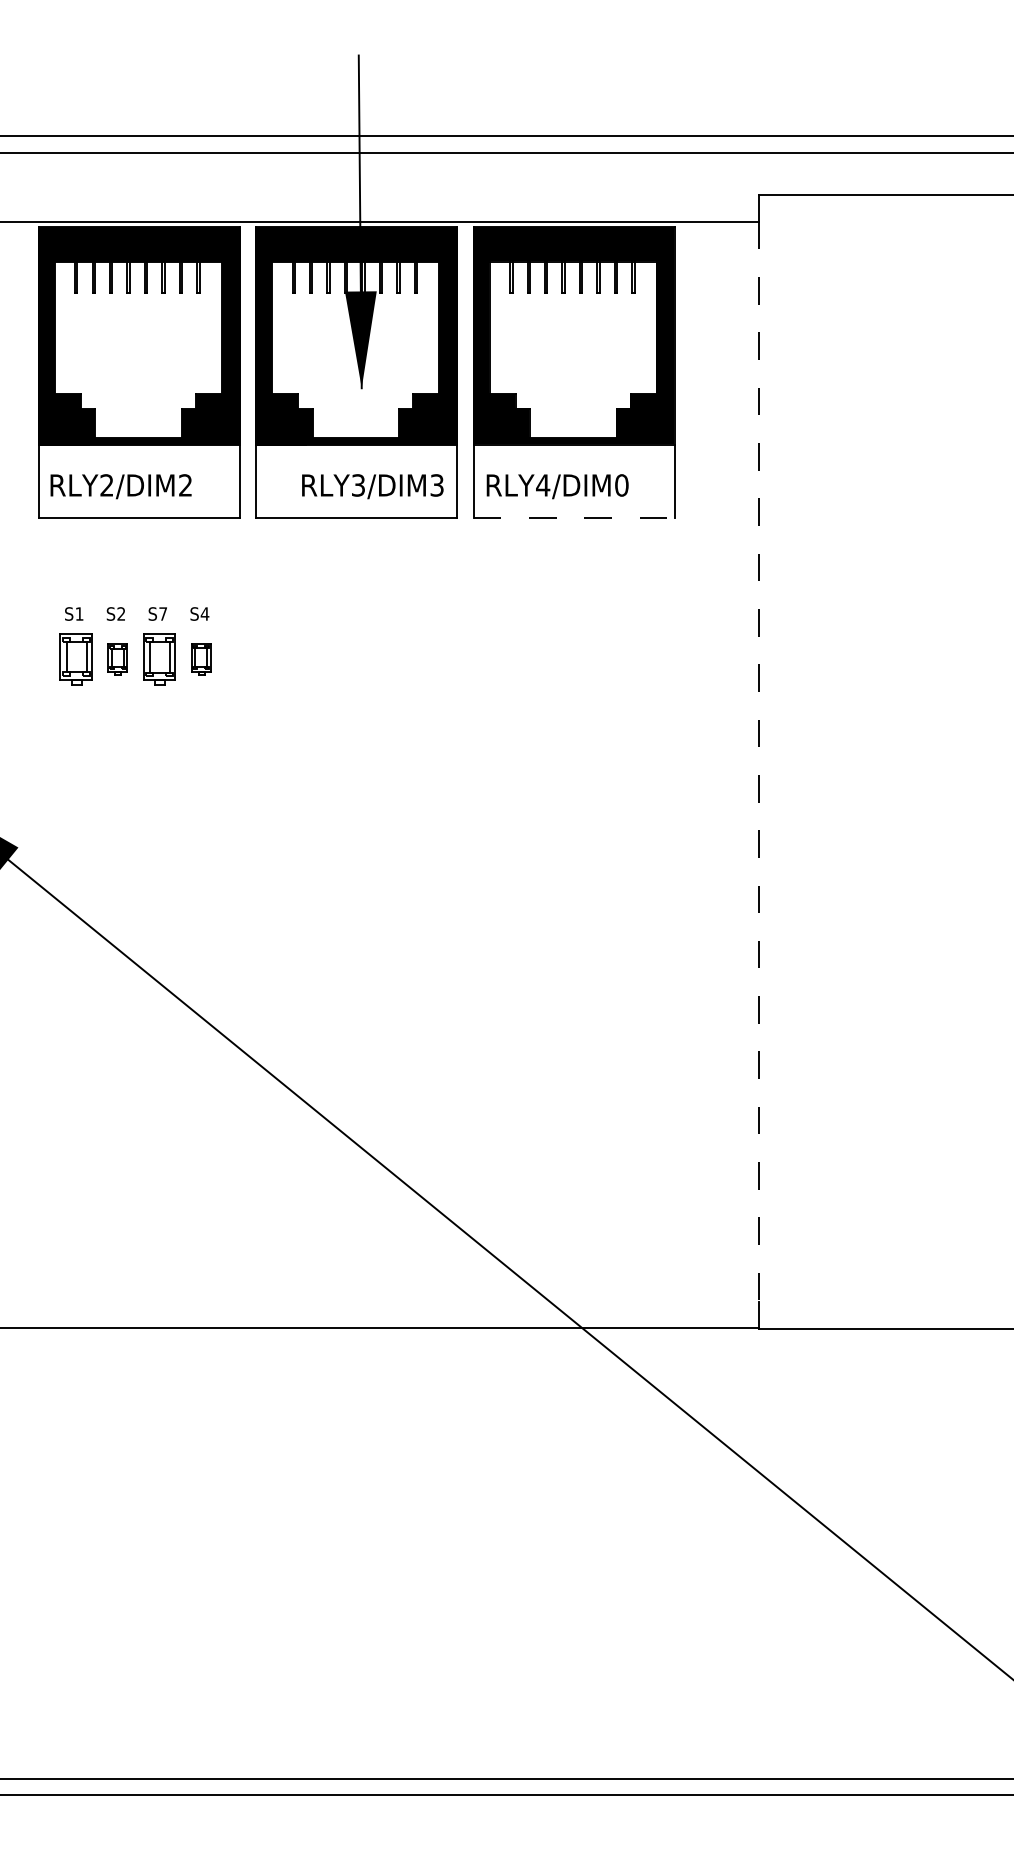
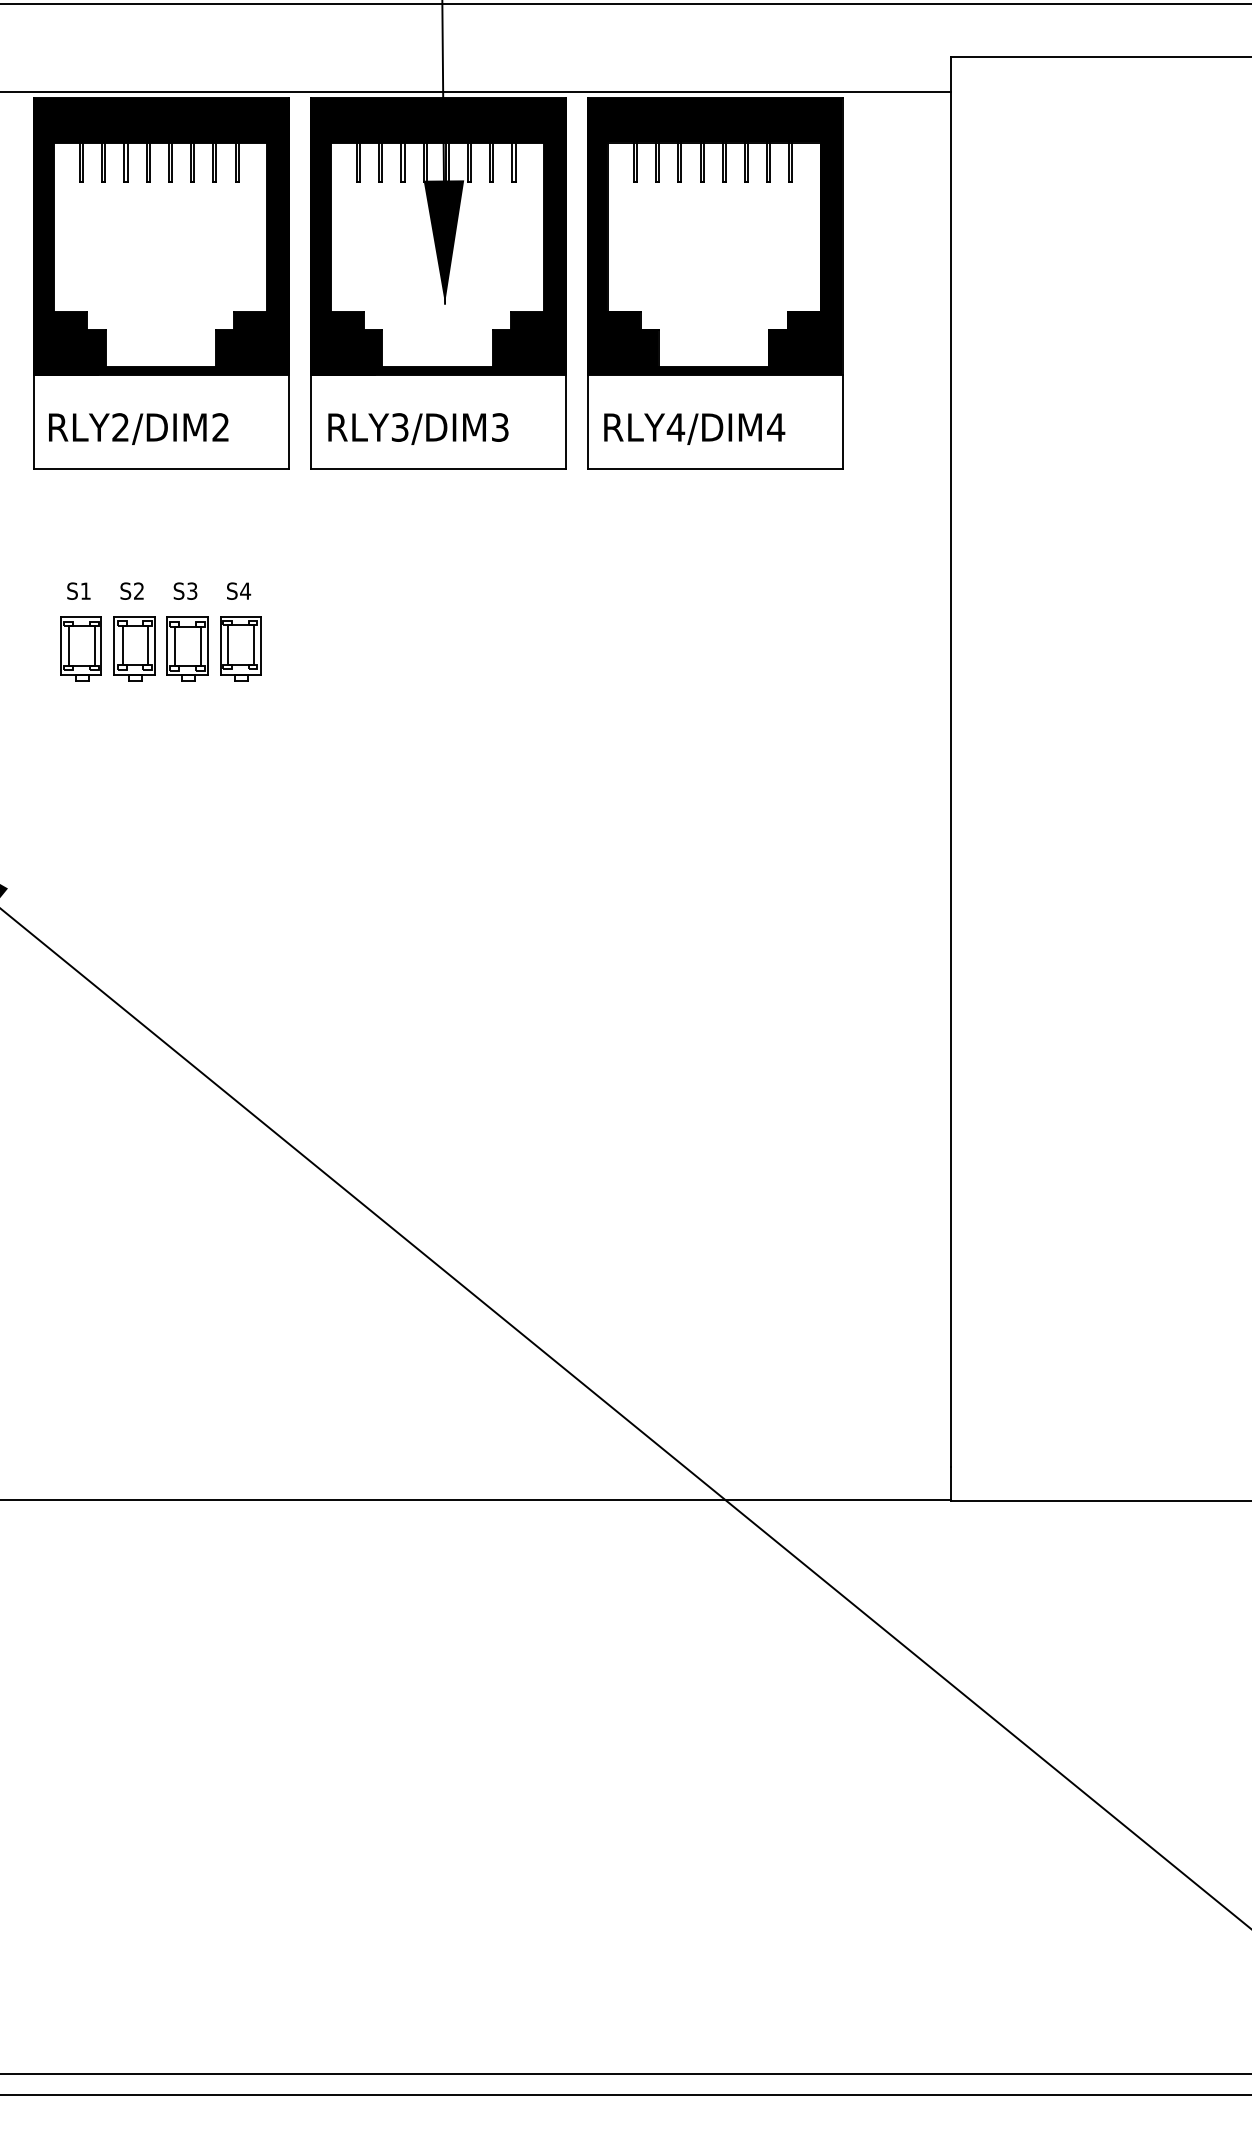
text: (621, 485) -> (775, 427), RLY4/DIM0 -> RLY4/DIM4
text: (372, 486) -> (418, 428), moved
line: (574, 517) -> (715, 468), dashed -> solid
text: (163, 613) -> (192, 590), S7 -> S3
part: (117, 659) -> (134, 649), size x1.67
part: (200, 659) -> (239, 649), size x1.67
line: (758, 761) -> (950, 778), dashed -> solid

